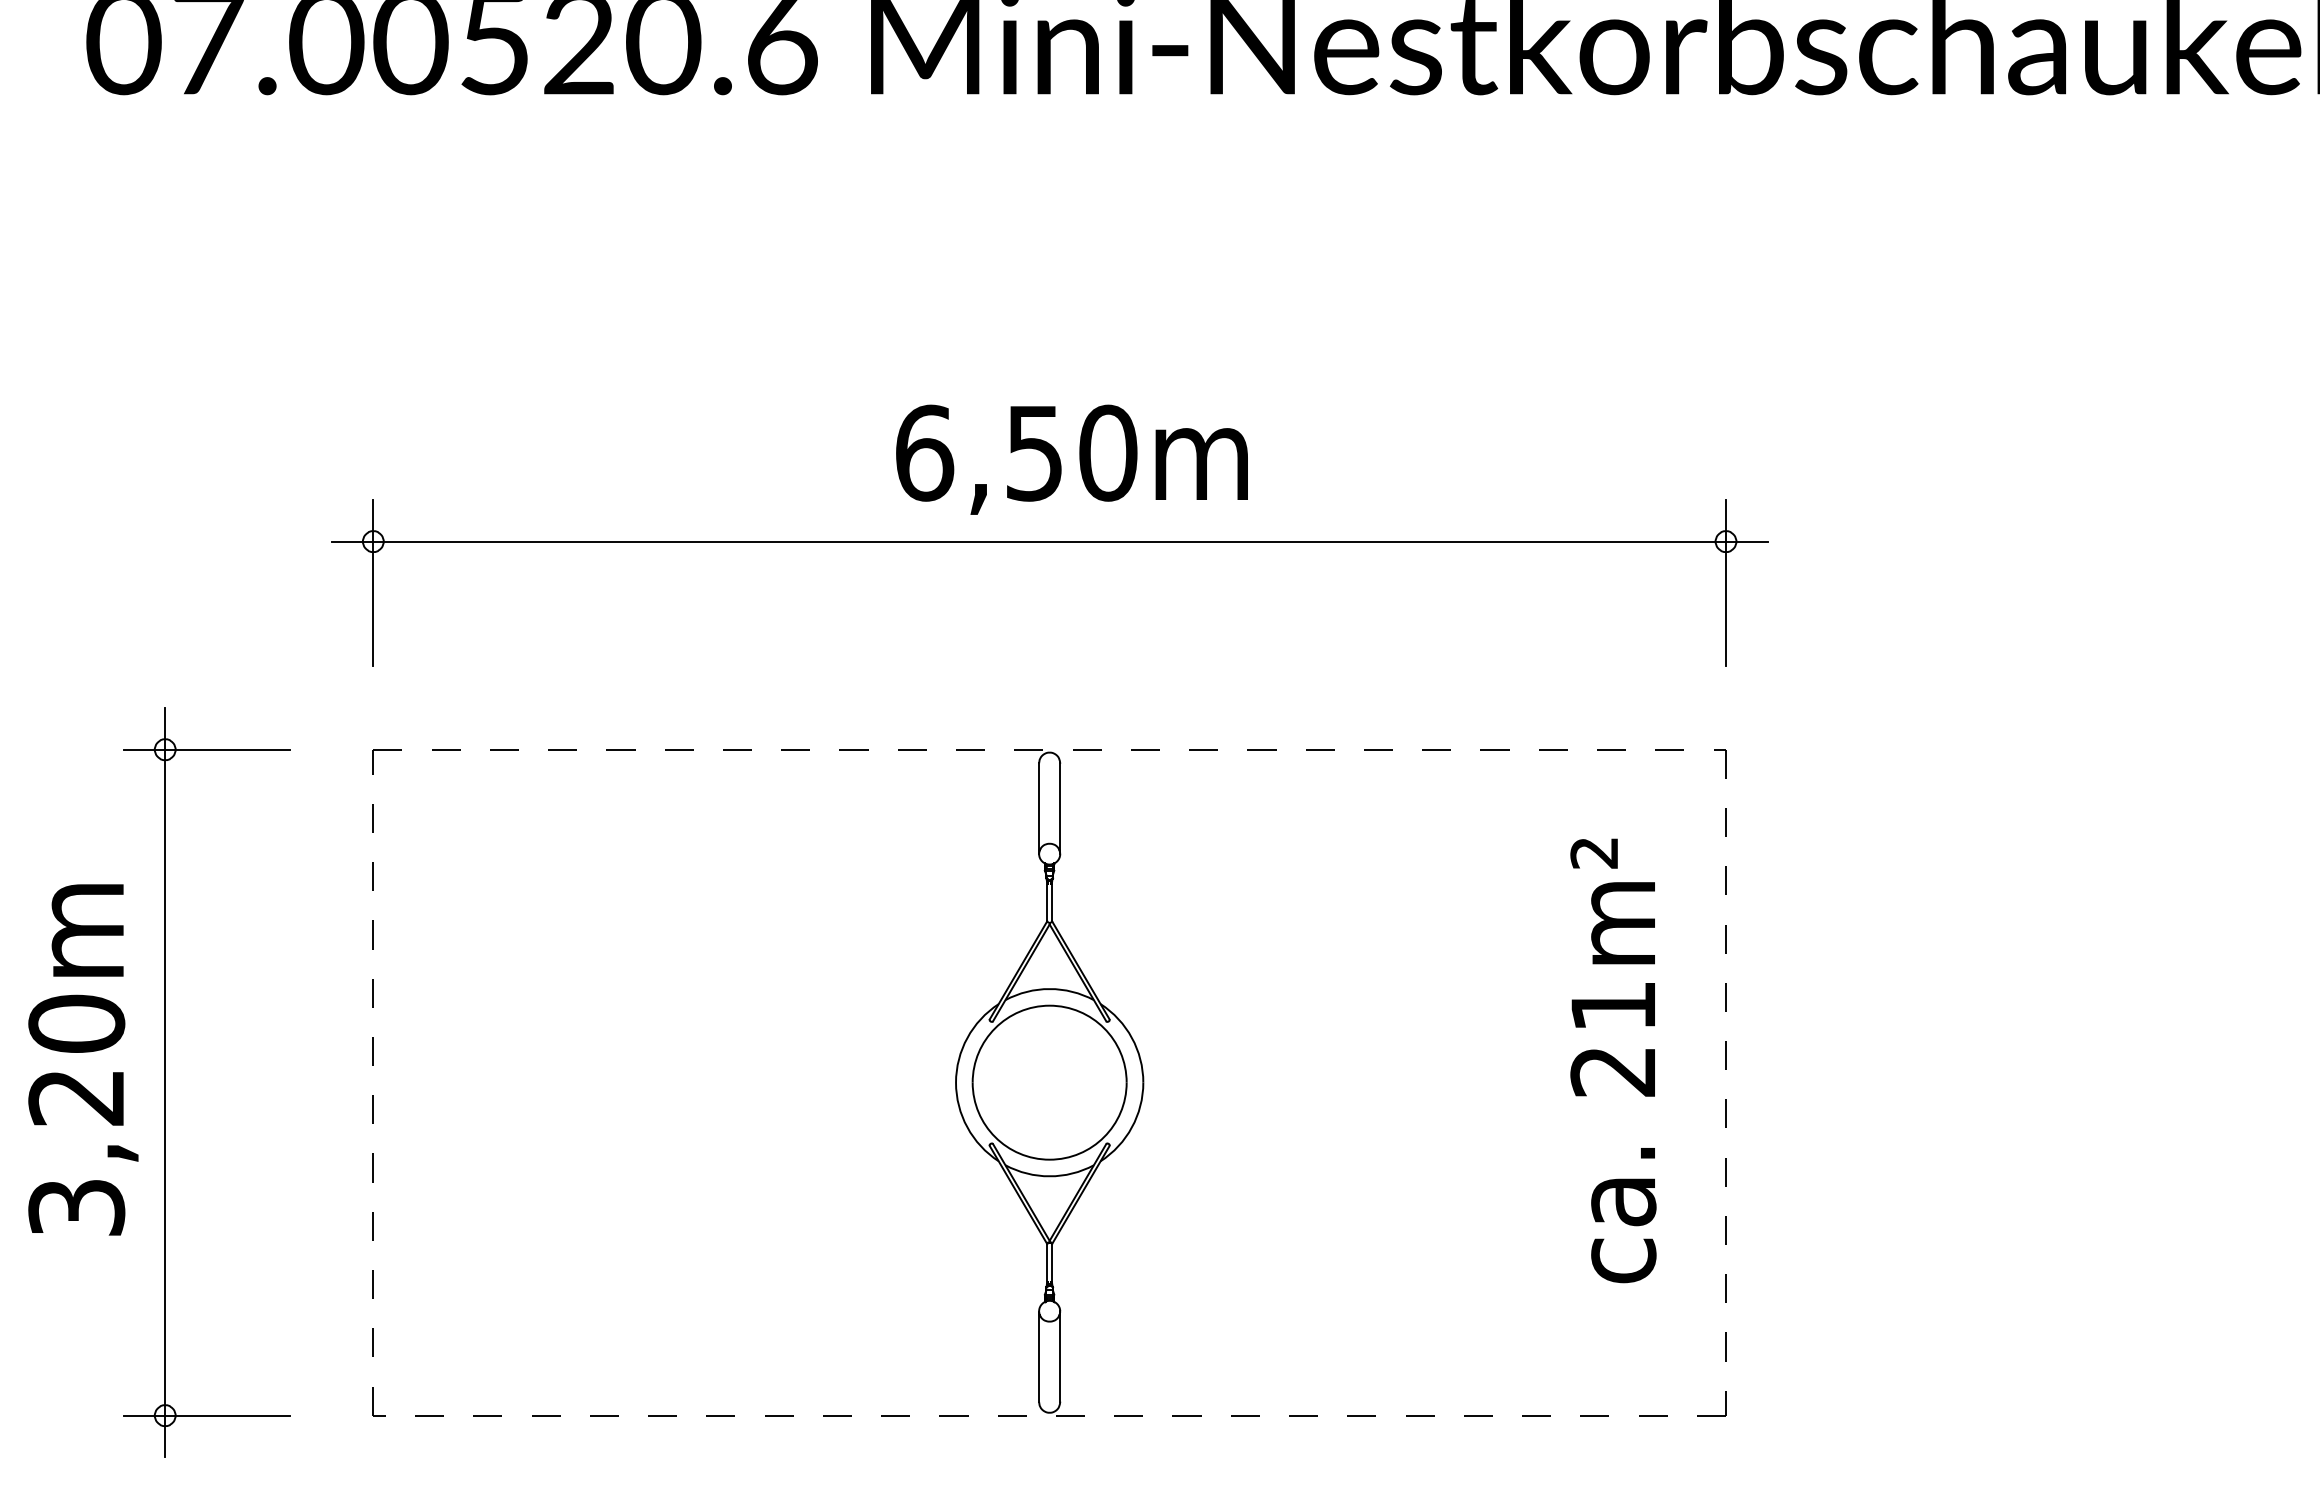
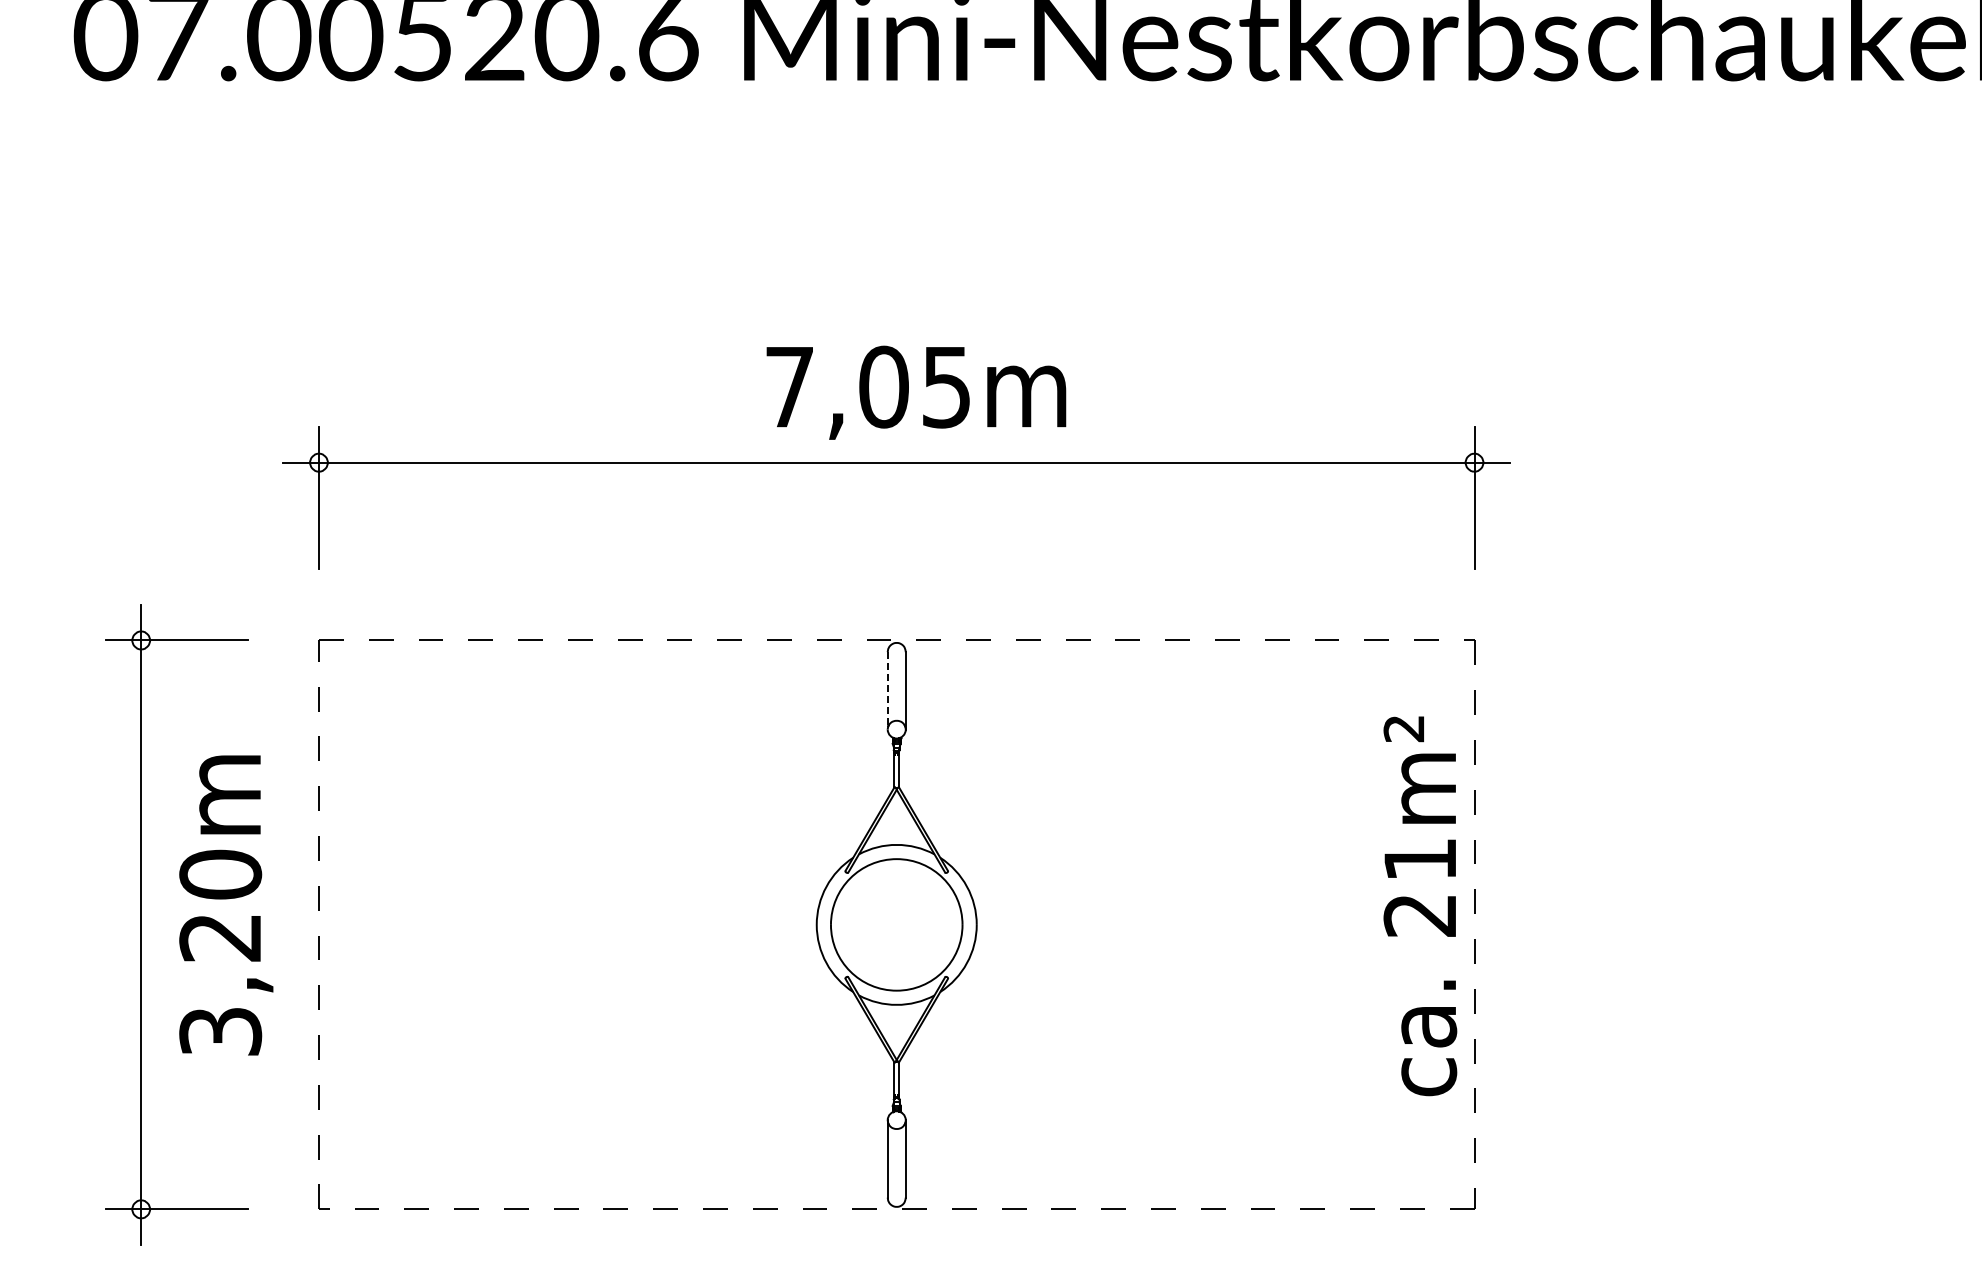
text: (1016, 452) -> (868, 386), 6,50m -> 7,05m
line: (1038, 808) -> (887, 690), solid -> dashed
text: (83, 1059) -> (226, 905), moved
text: (1613, 1061) -> (1420, 906), moved

